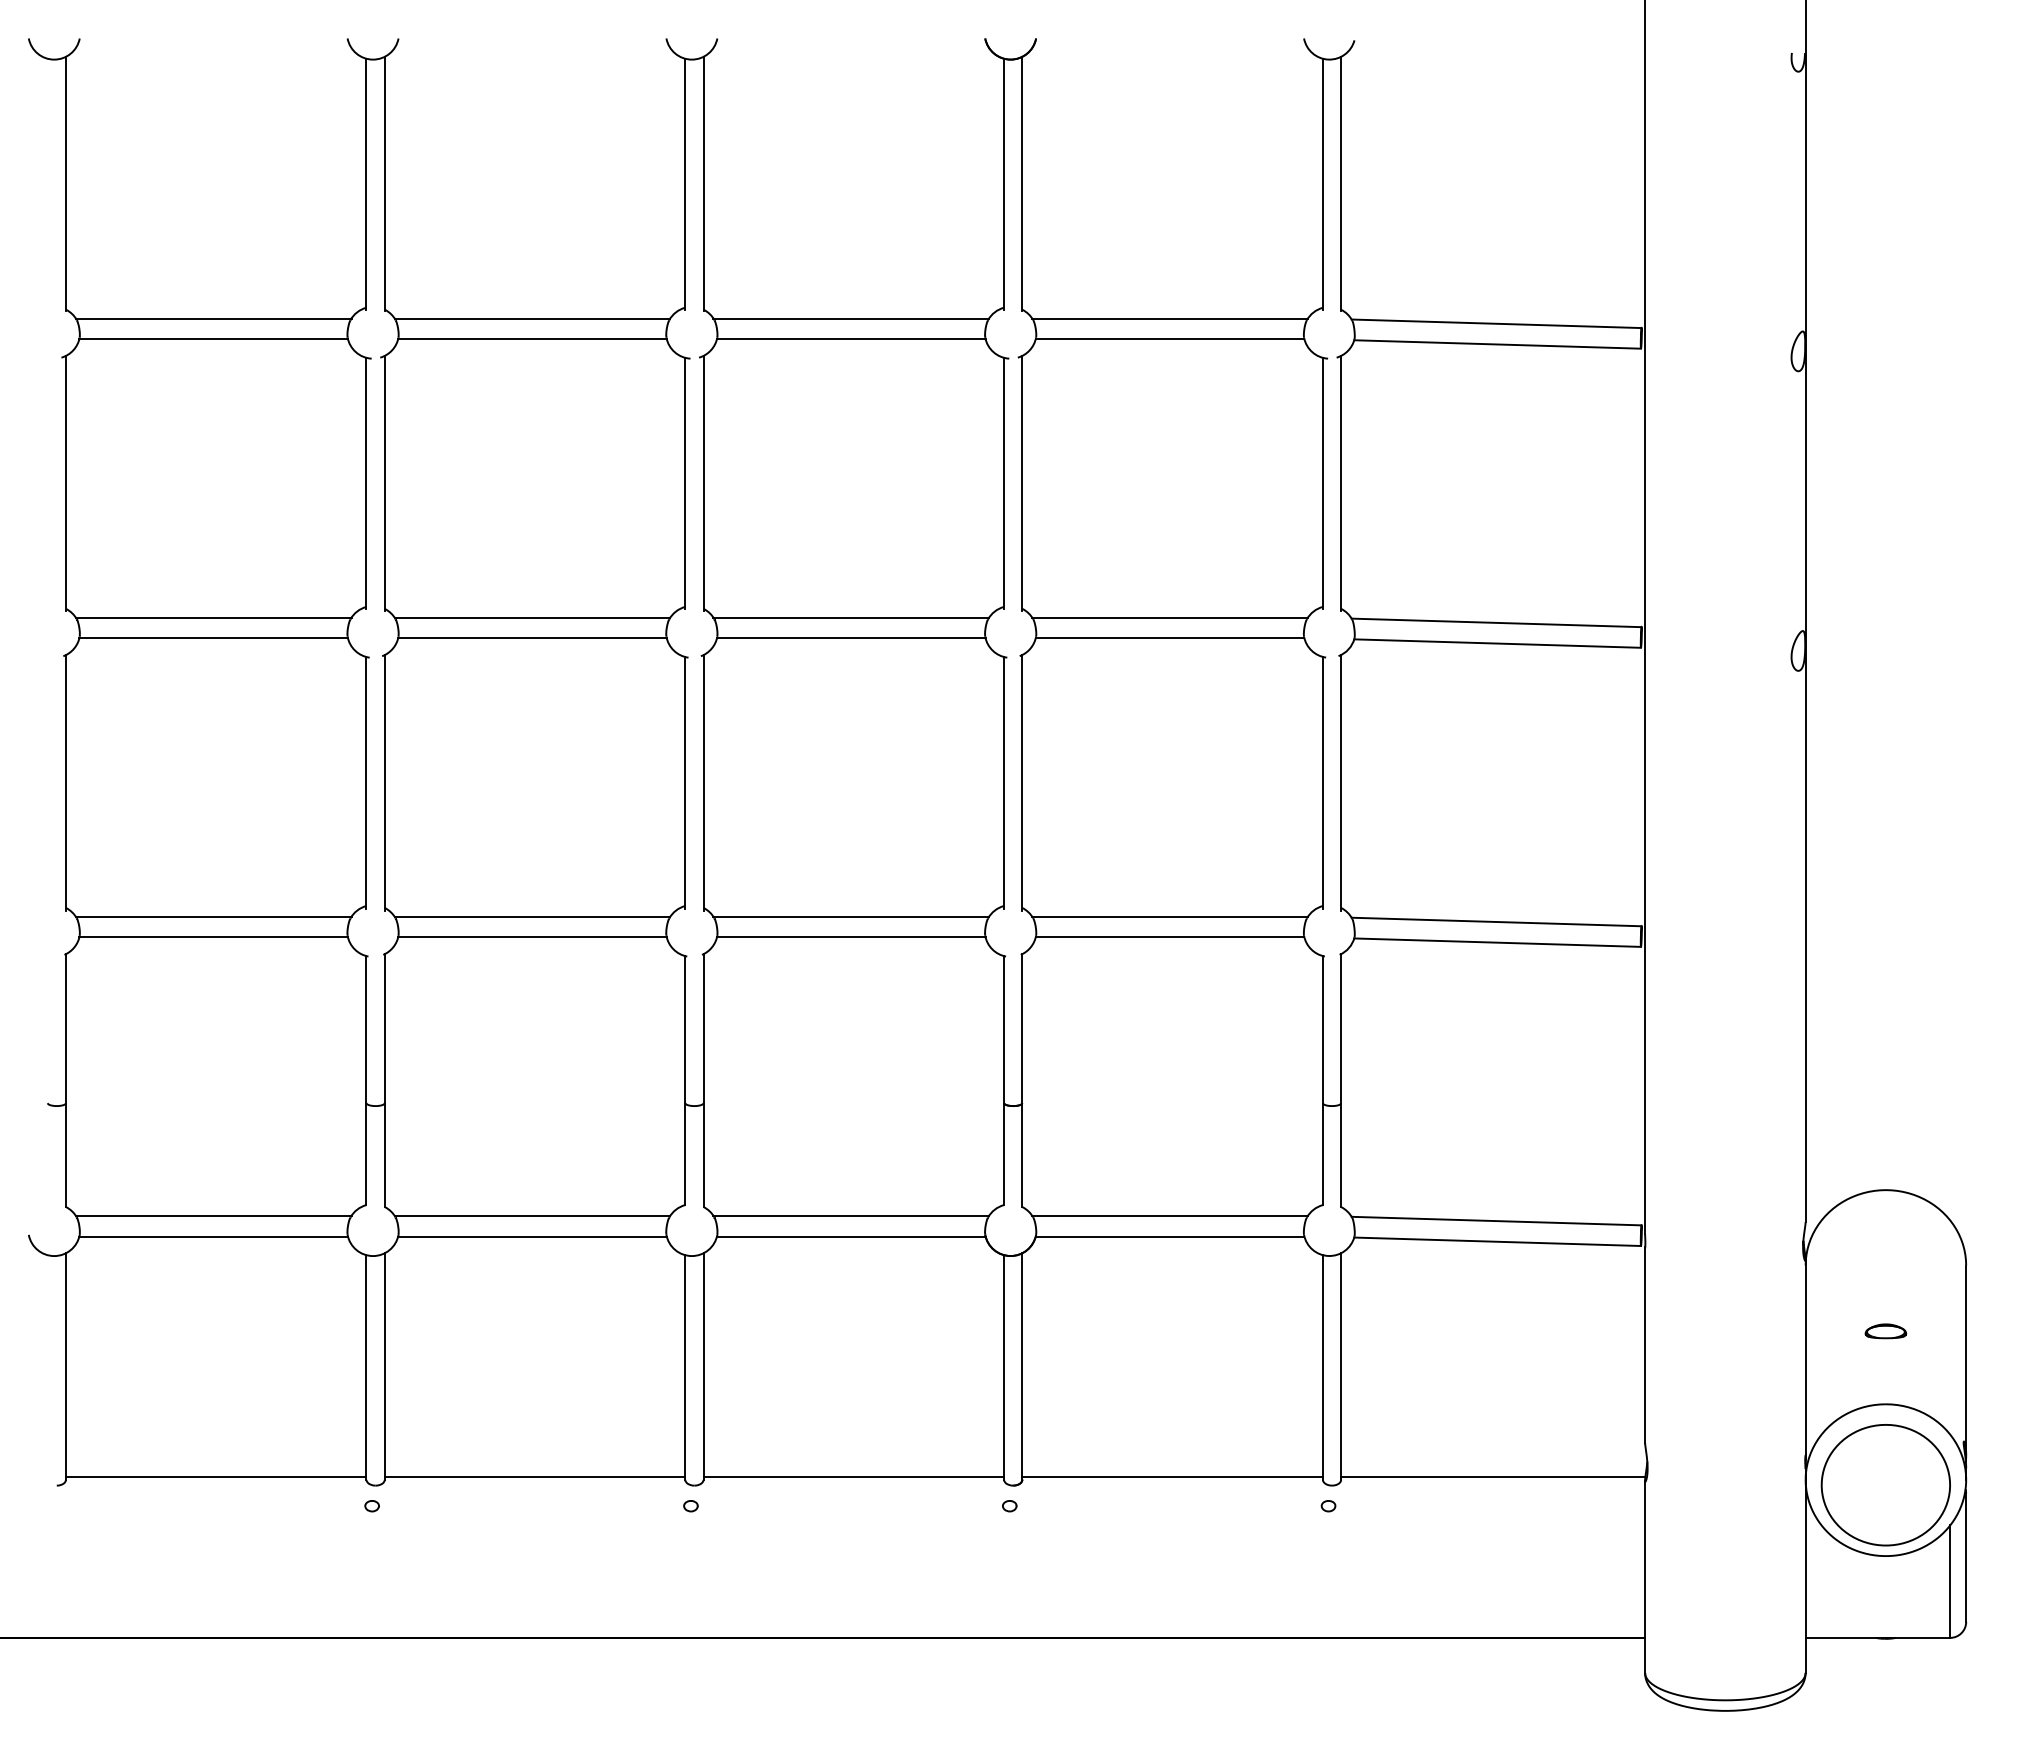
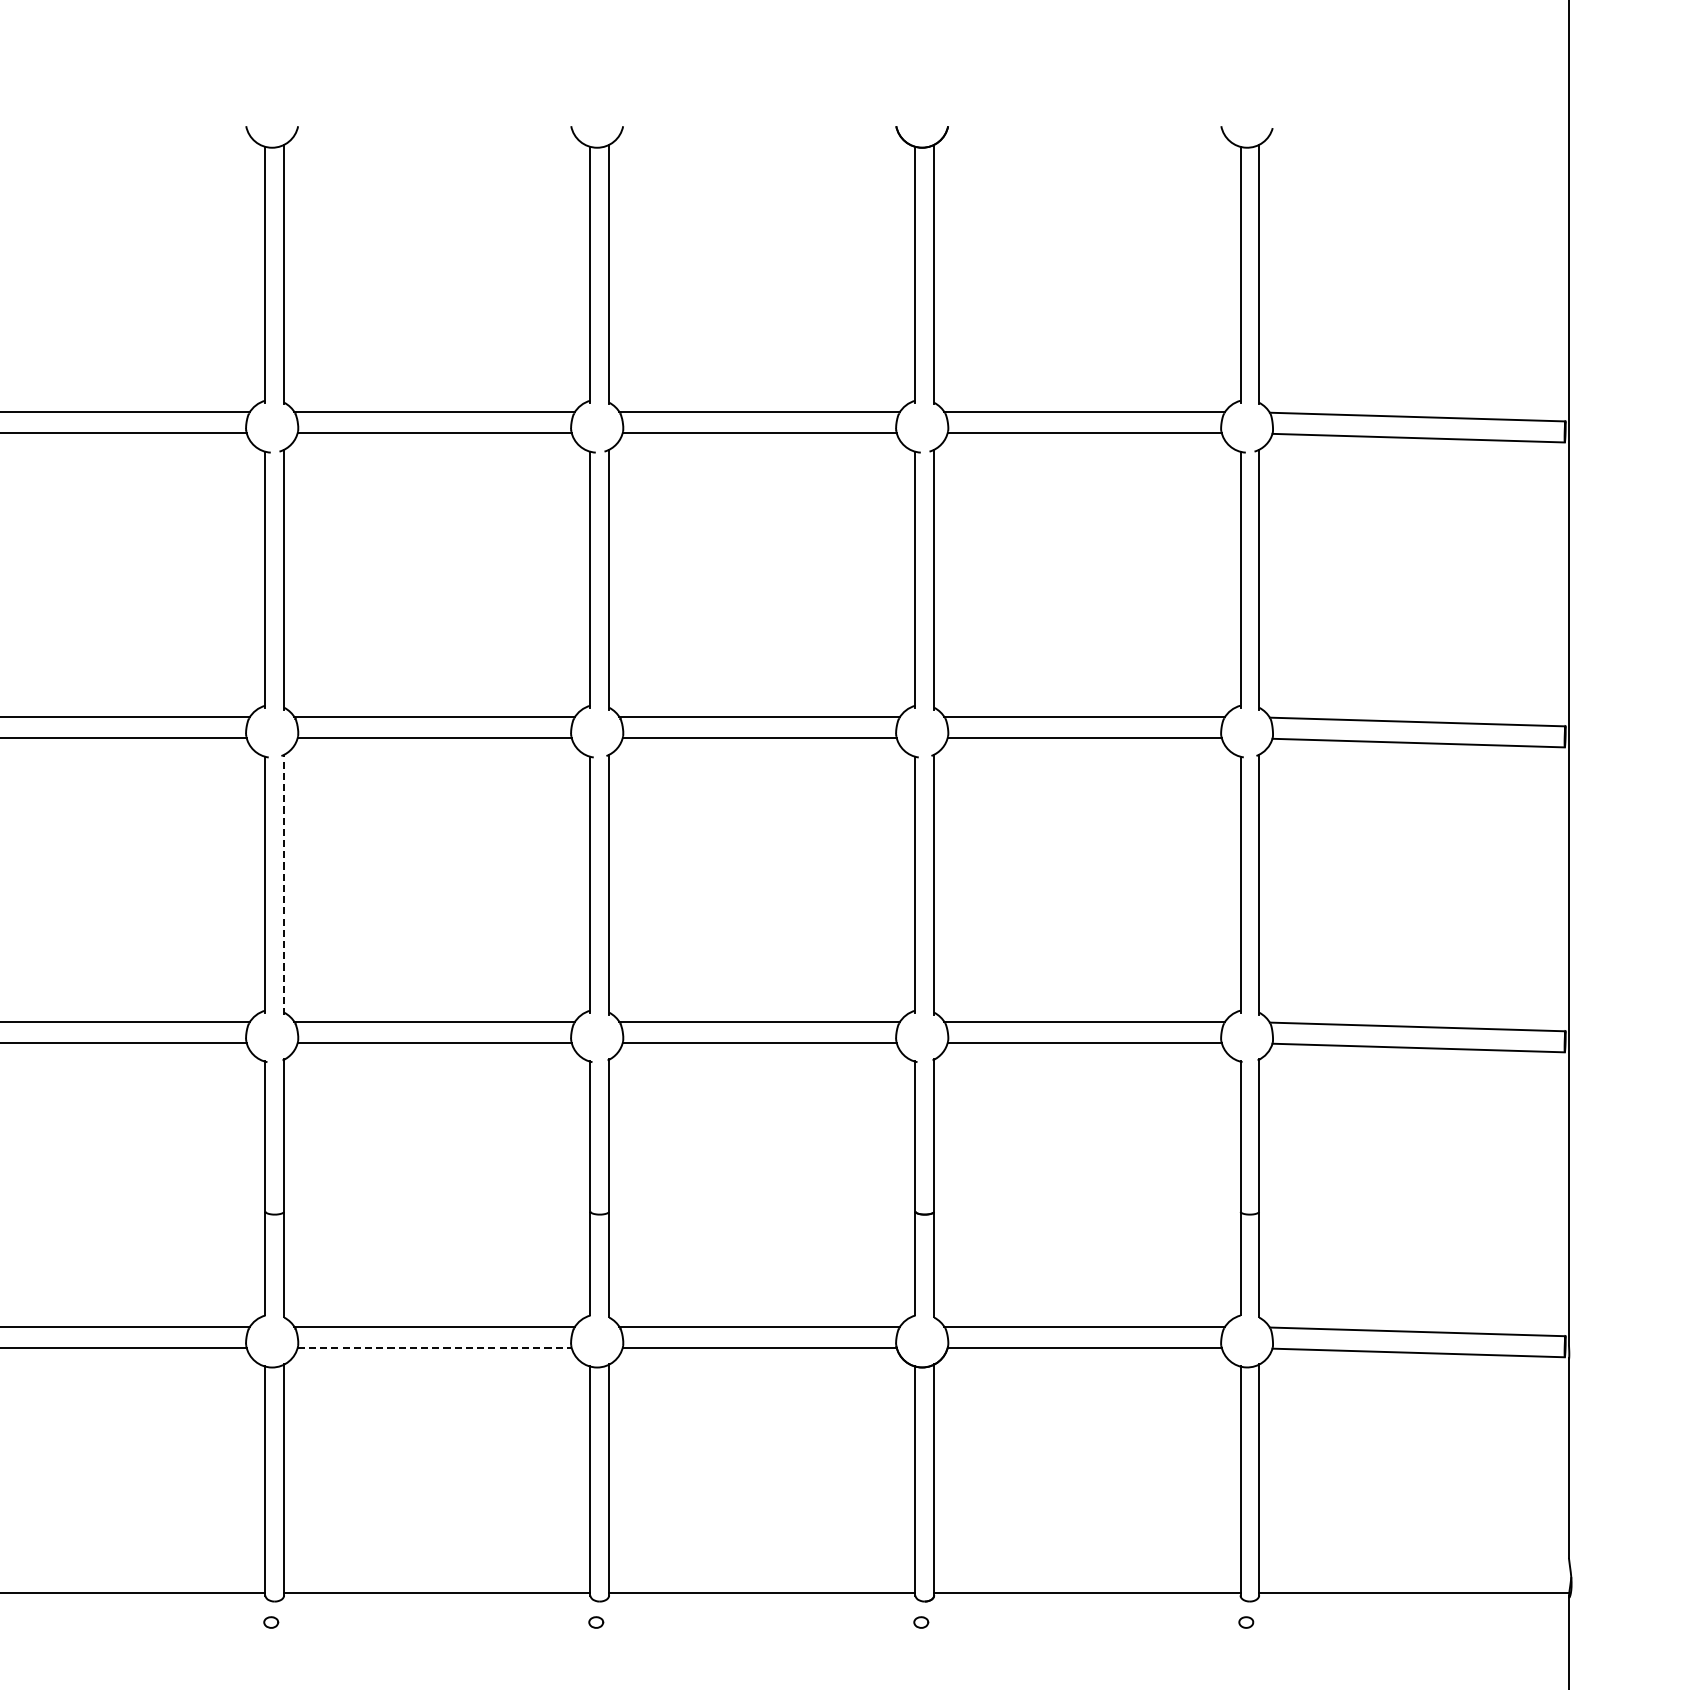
line: (384, 782) -> (283, 884), solid -> dashed
line: (532, 1236) -> (434, 1347), solid -> dashed

